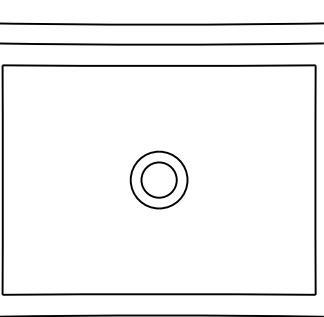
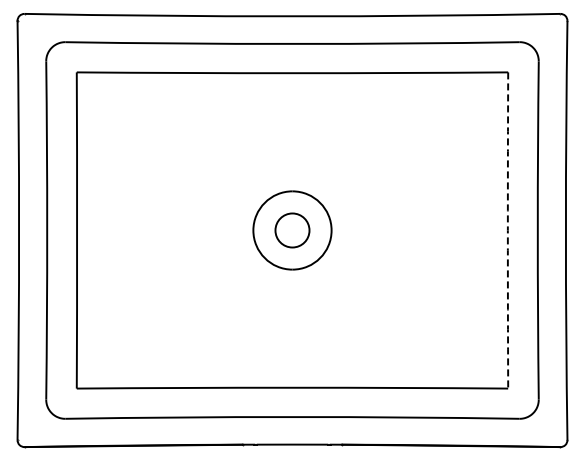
circle: (159, 180) -> (292, 230), size x0.7
arc: (315, 180) -> (507, 230), solid -> dashed

